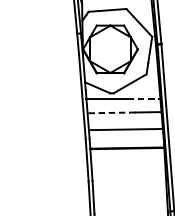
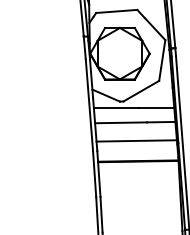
line: (144, 99) -> (156, 108), dashed -> solid
line: (111, 112) -> (121, 122), dashed -> solid

